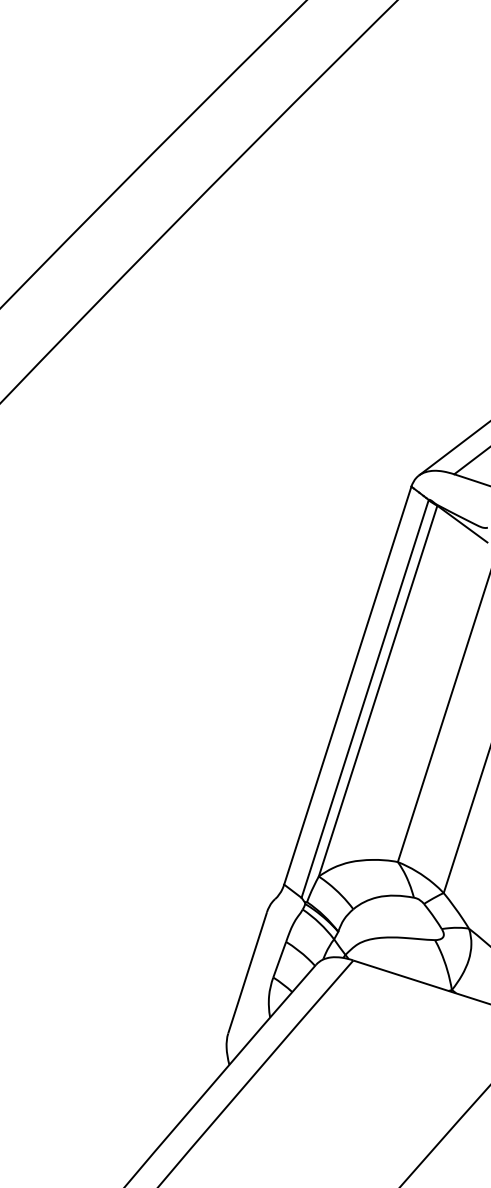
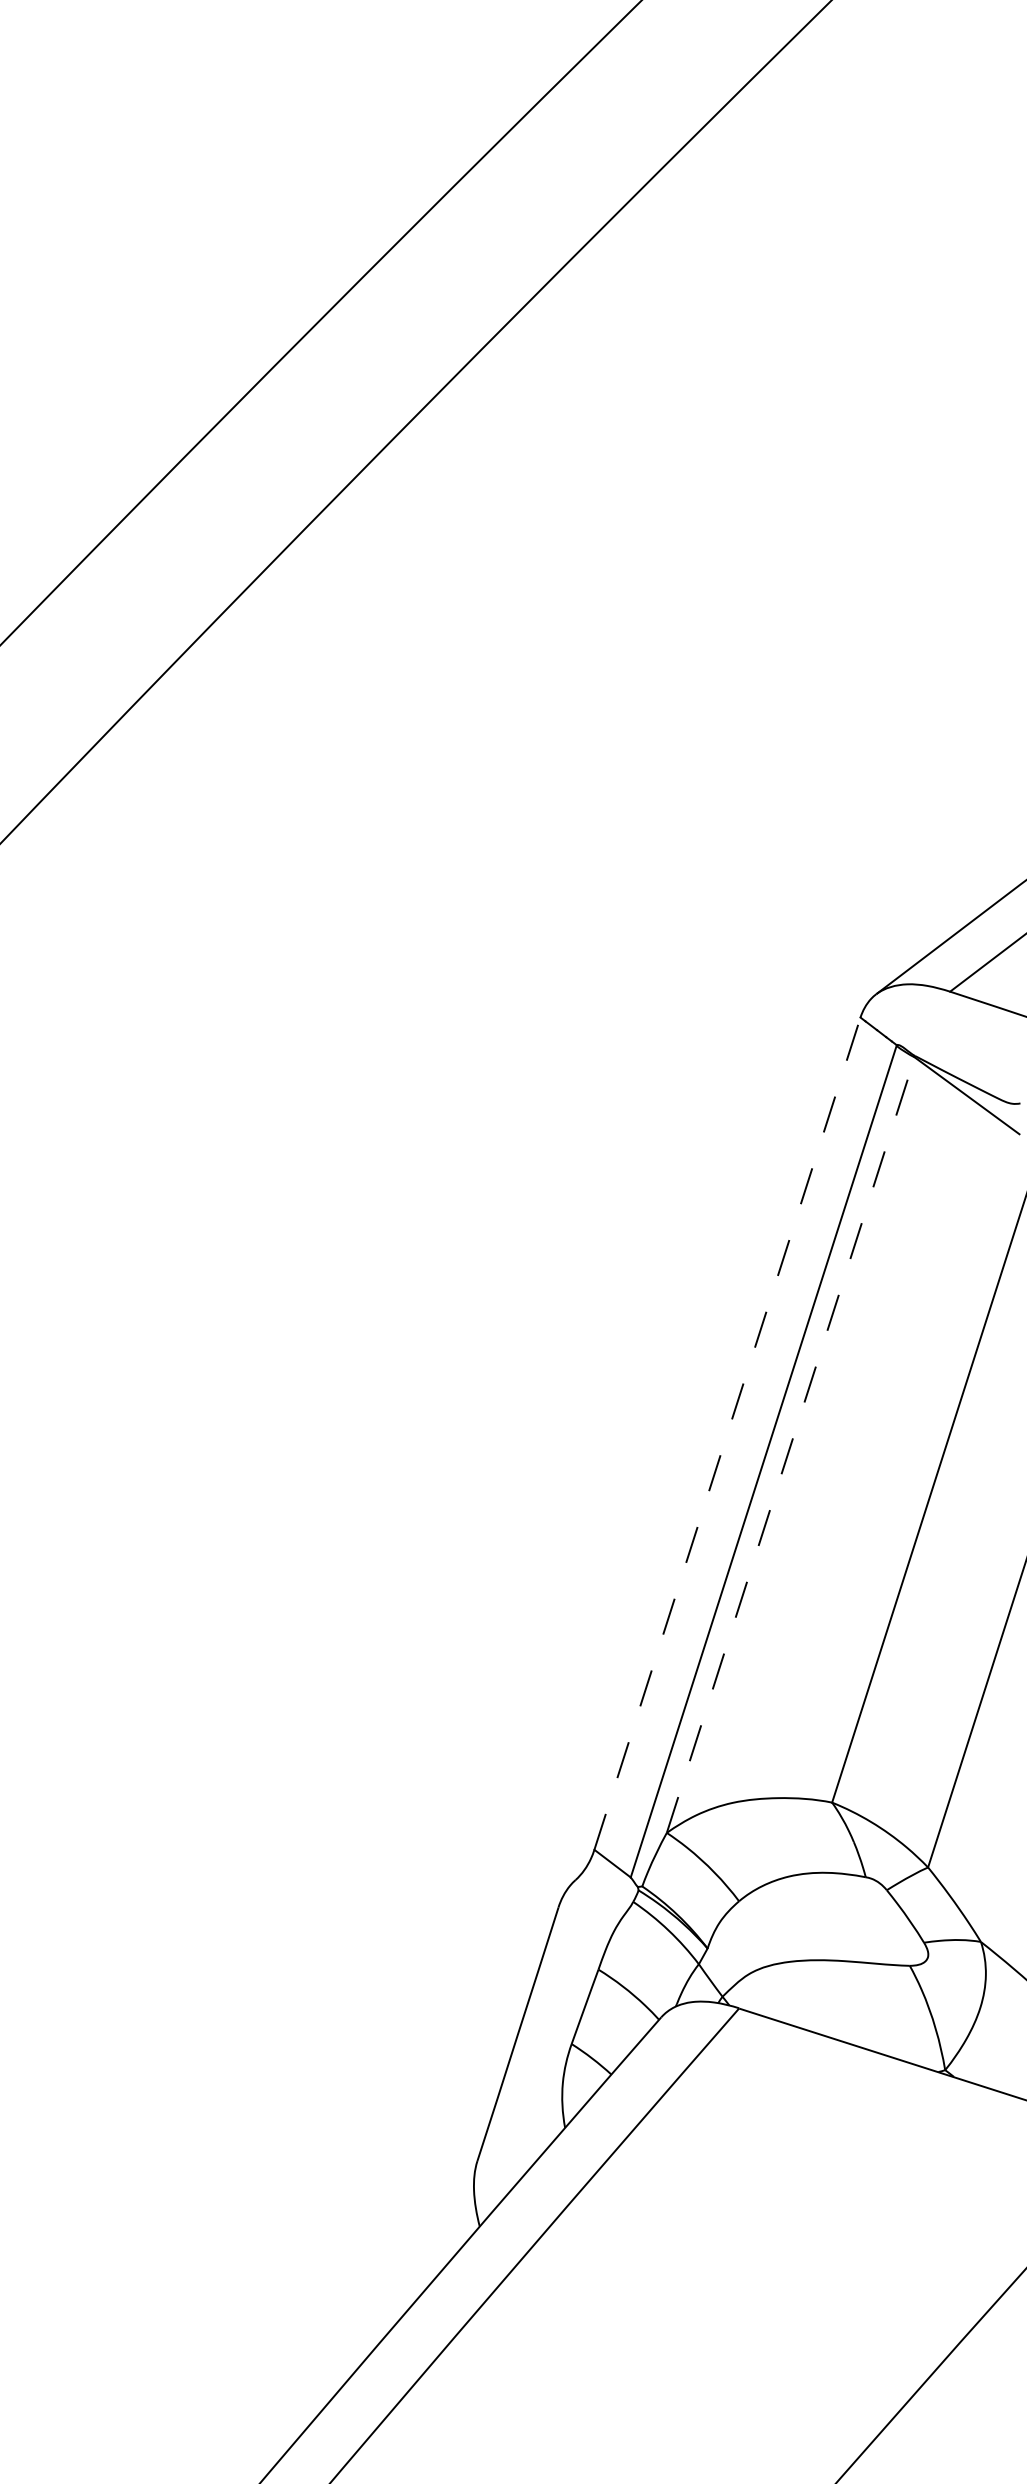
line: (347, 685) -> (726, 1433), solid -> dashed
line: (378, 691) -> (791, 1445), solid -> dashed

